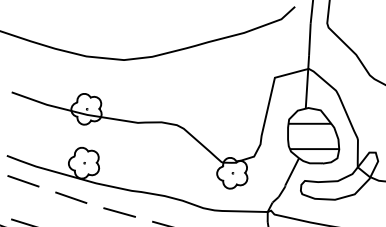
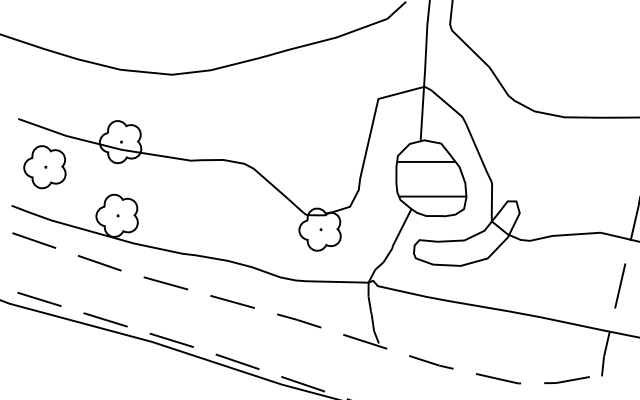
part: (30, 127) -> (44, 167), added

